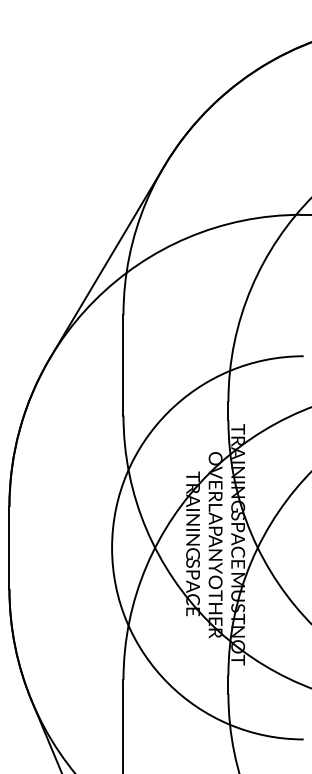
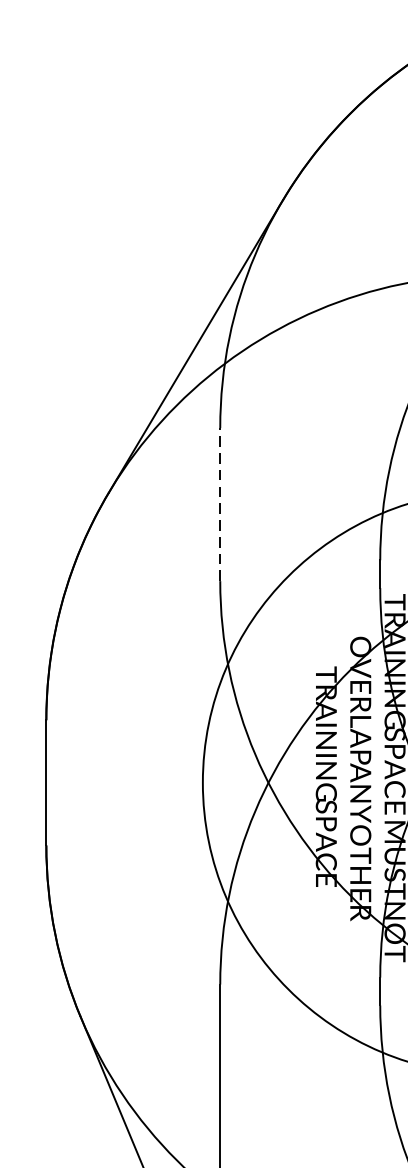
line: (123, 364) -> (220, 503), solid -> dashed

